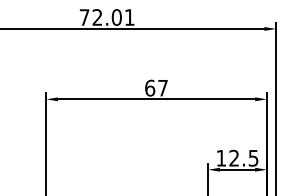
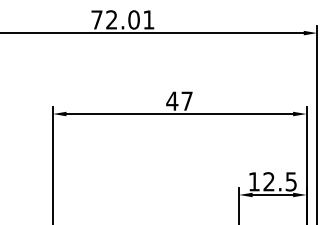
text: (150, 87) -> (172, 100), 67 -> 47

